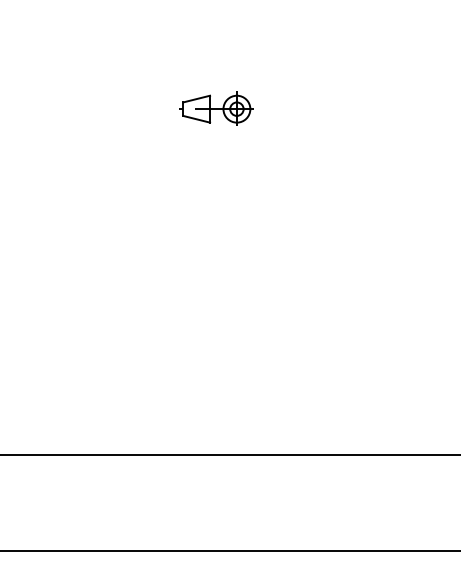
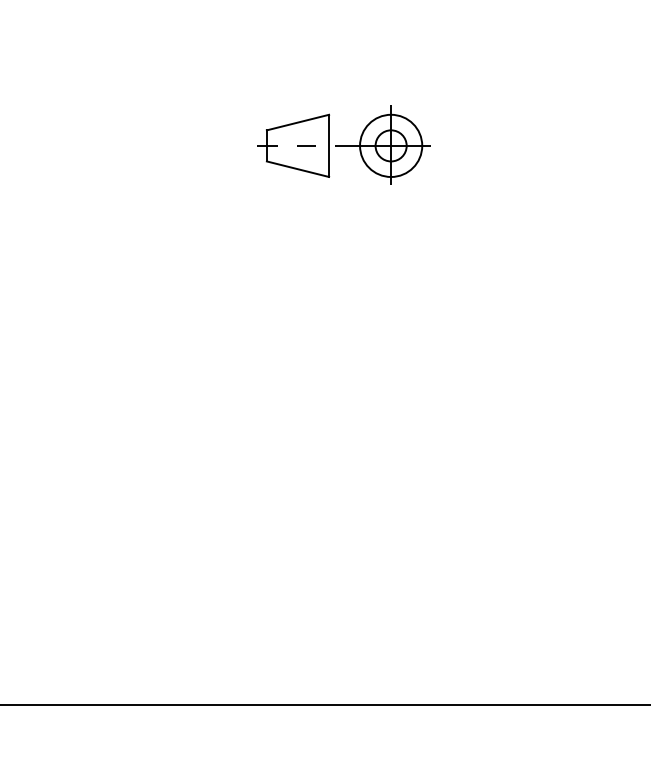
part: (216, 108) -> (343, 144), size x1.43

